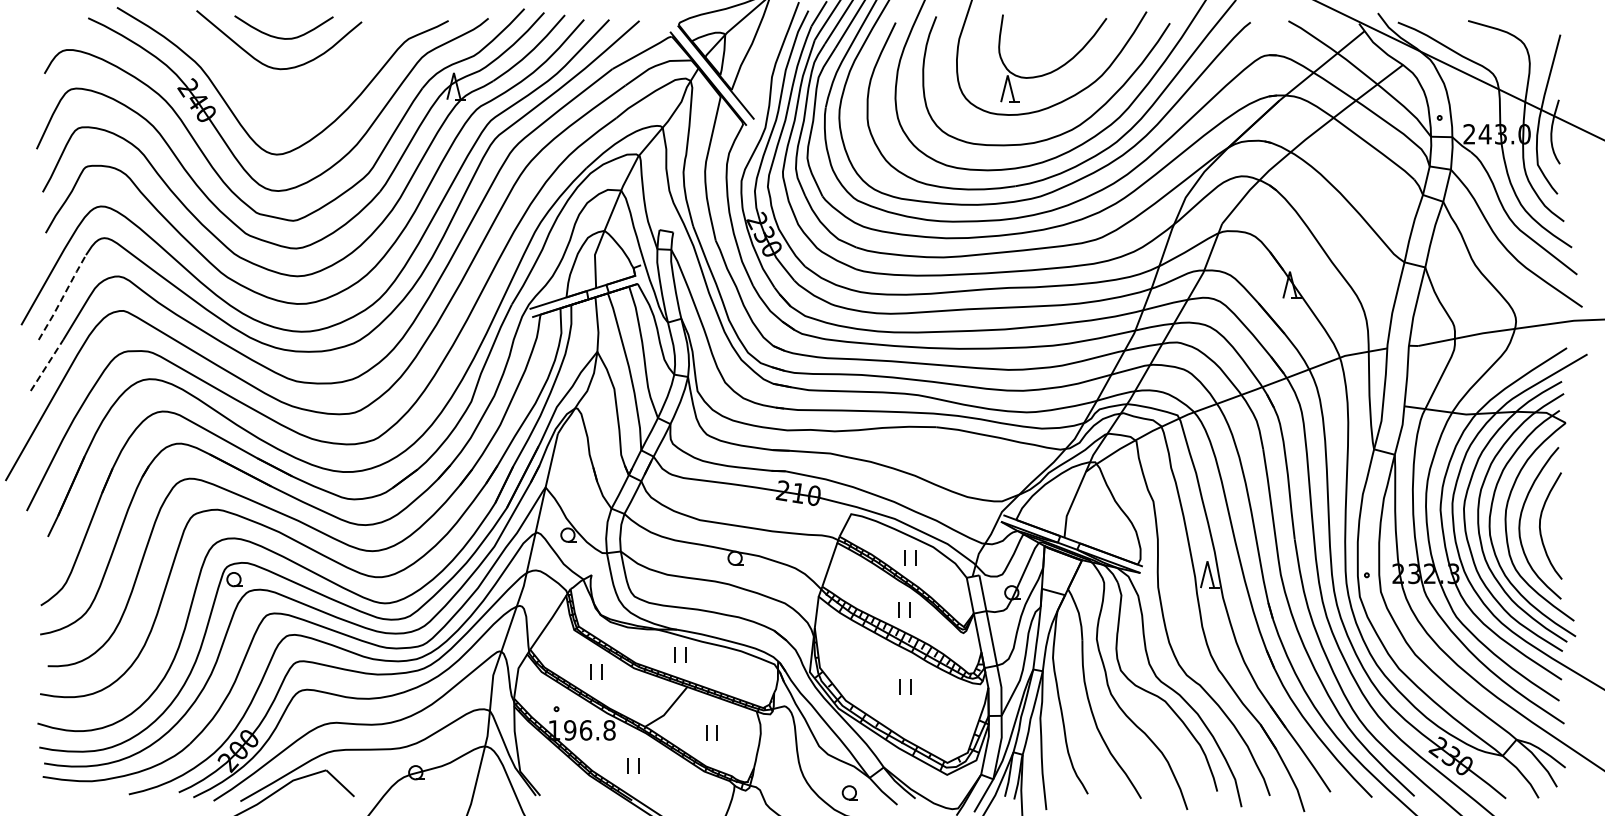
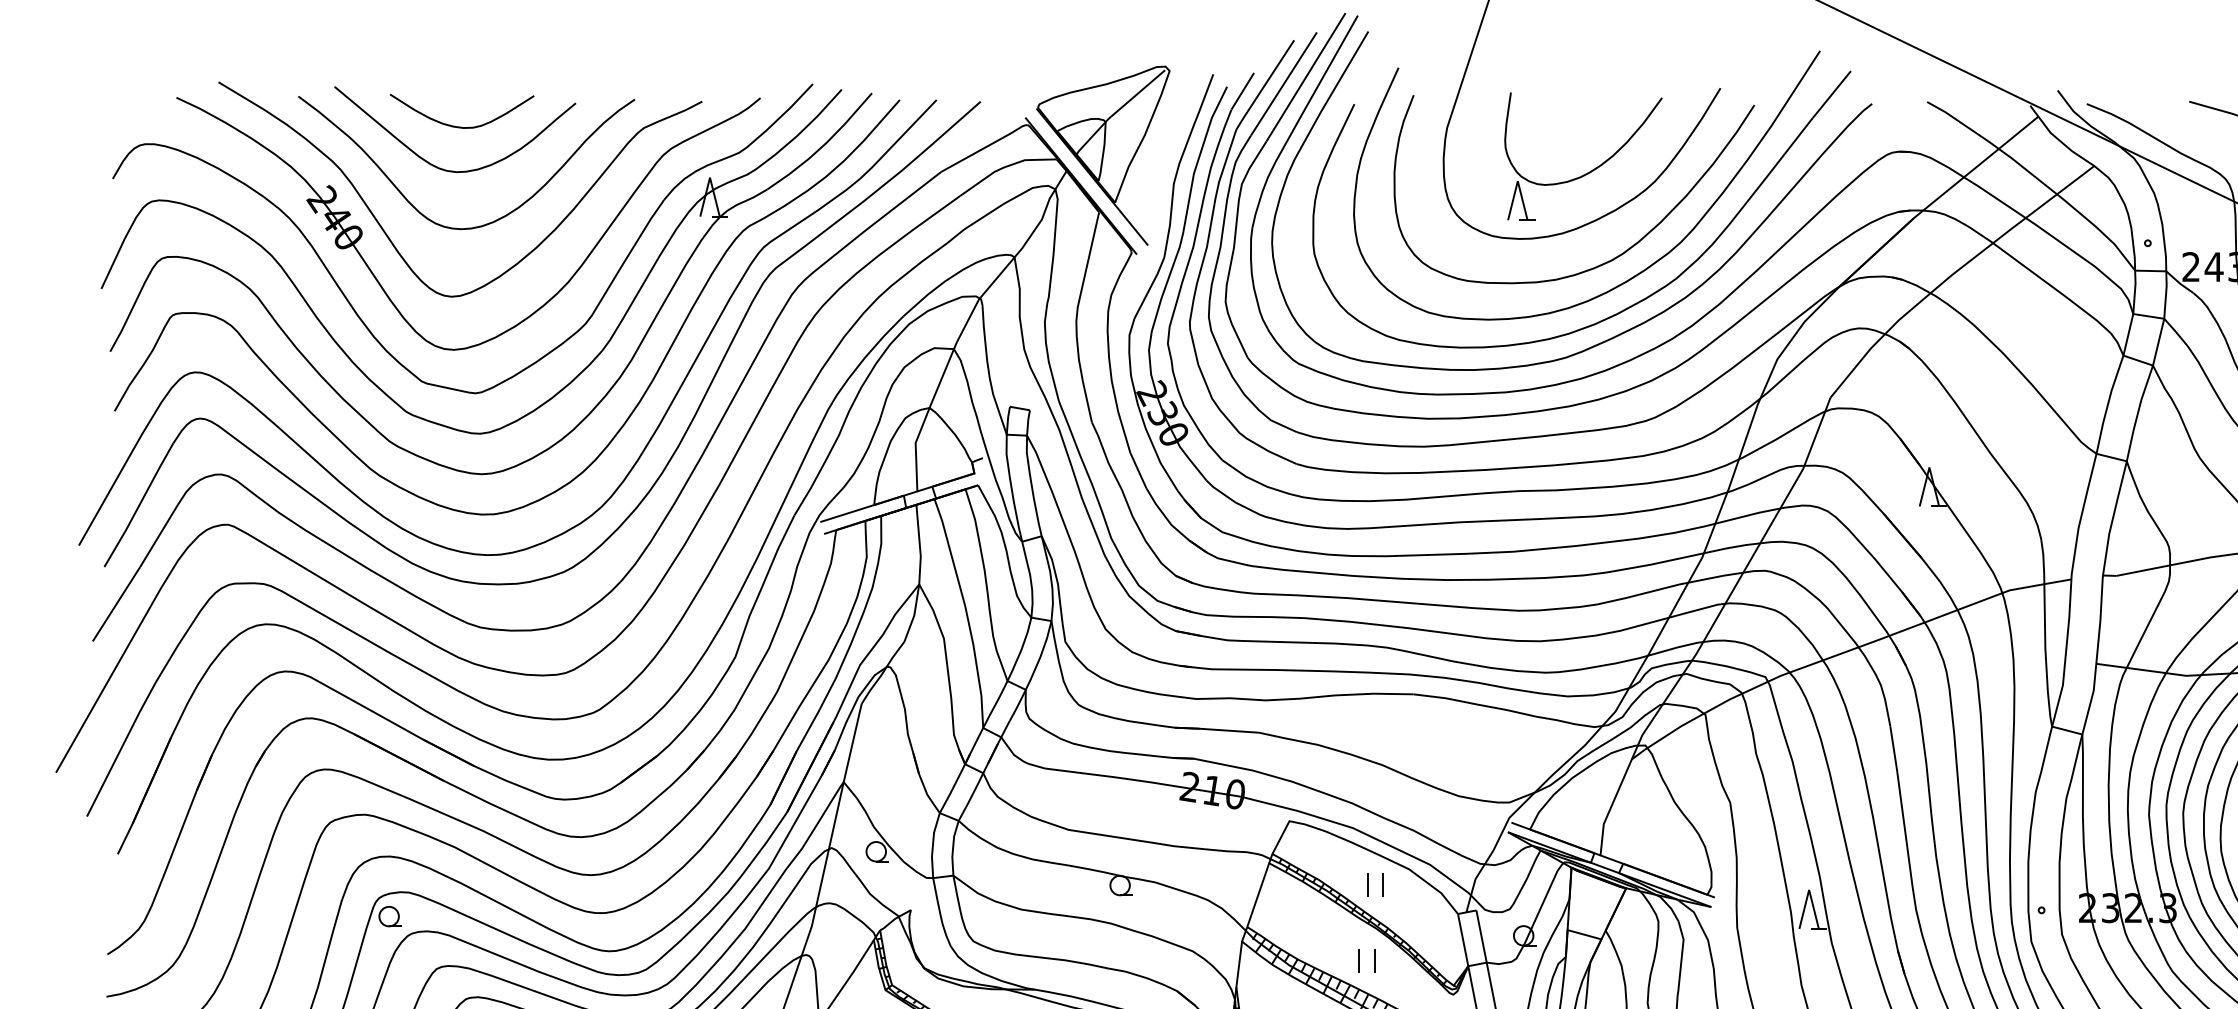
curve: (306, 101) -> (494, 219), added
line: (62, 297) -> (139, 505), dashed -> solid
line: (47, 365) -> (117, 604), dashed -> solid

